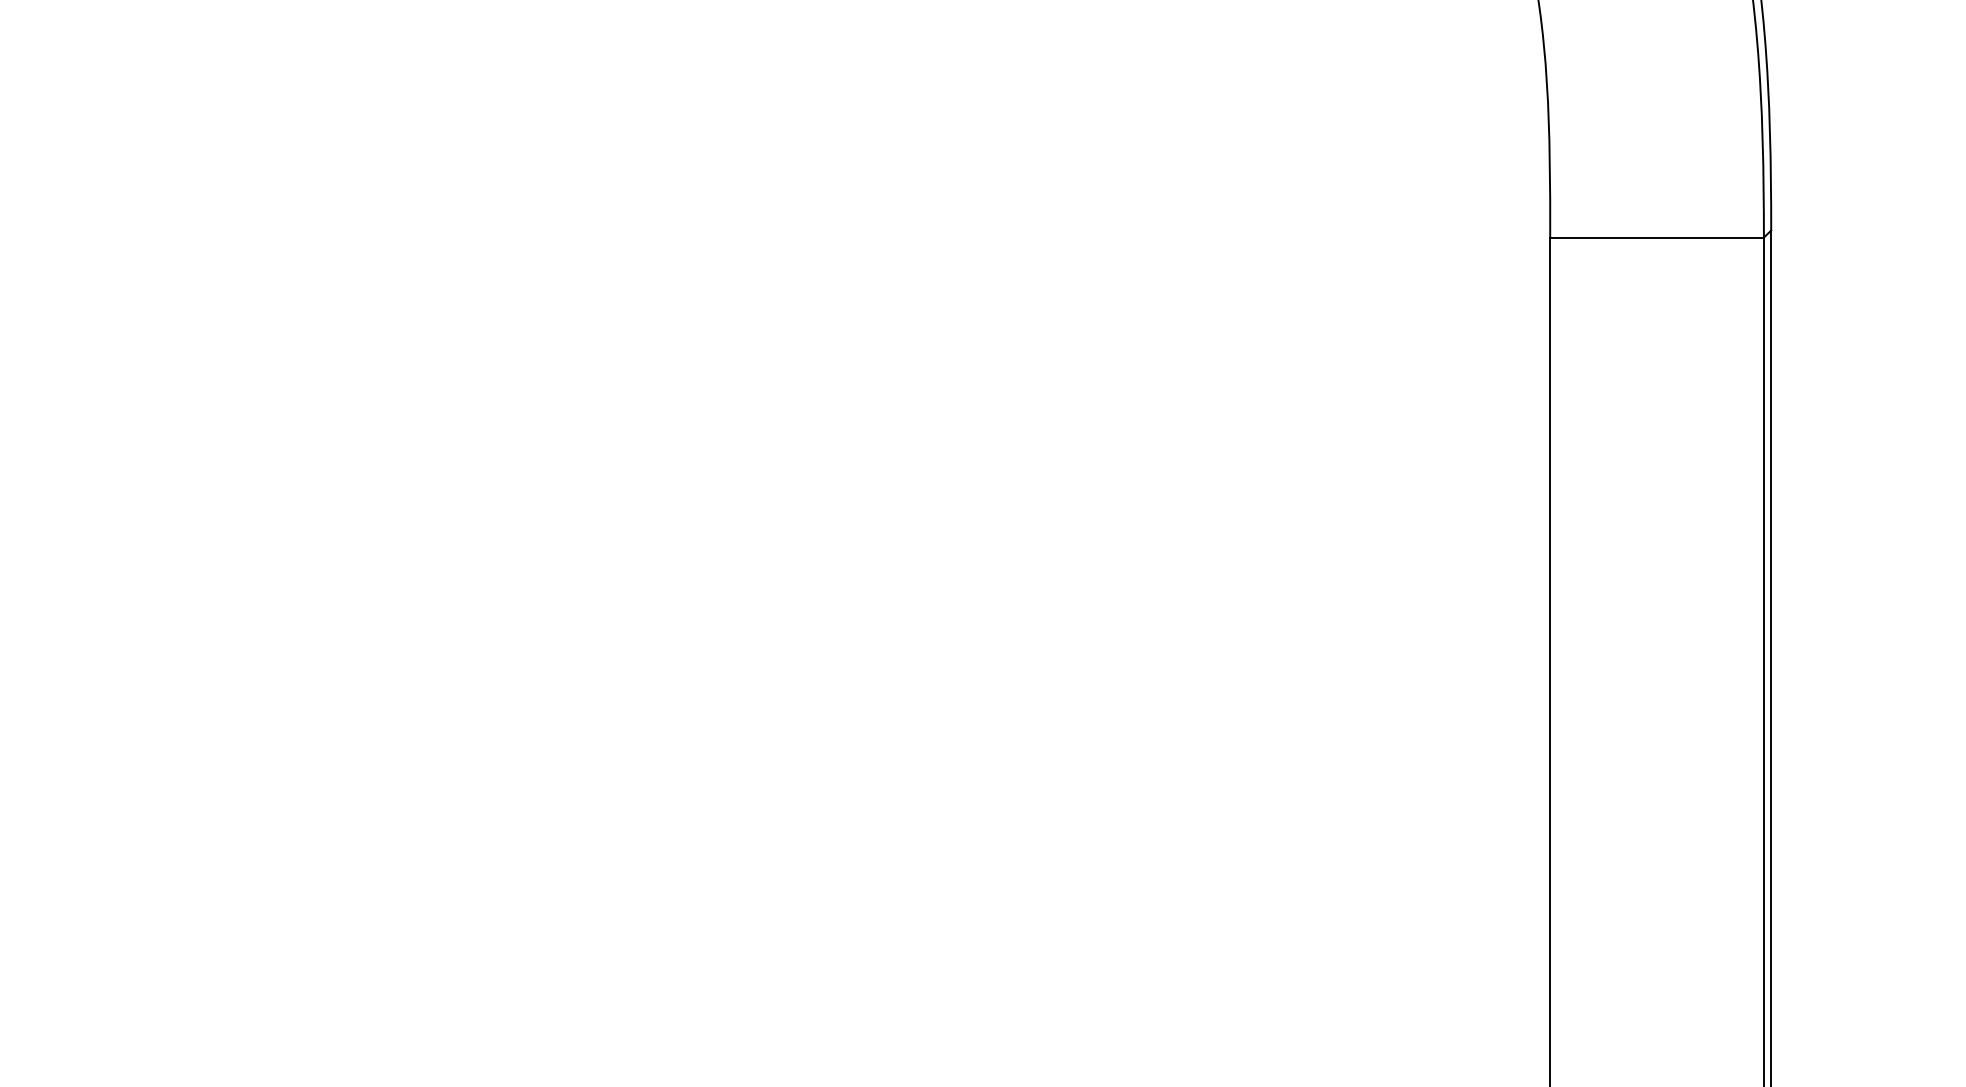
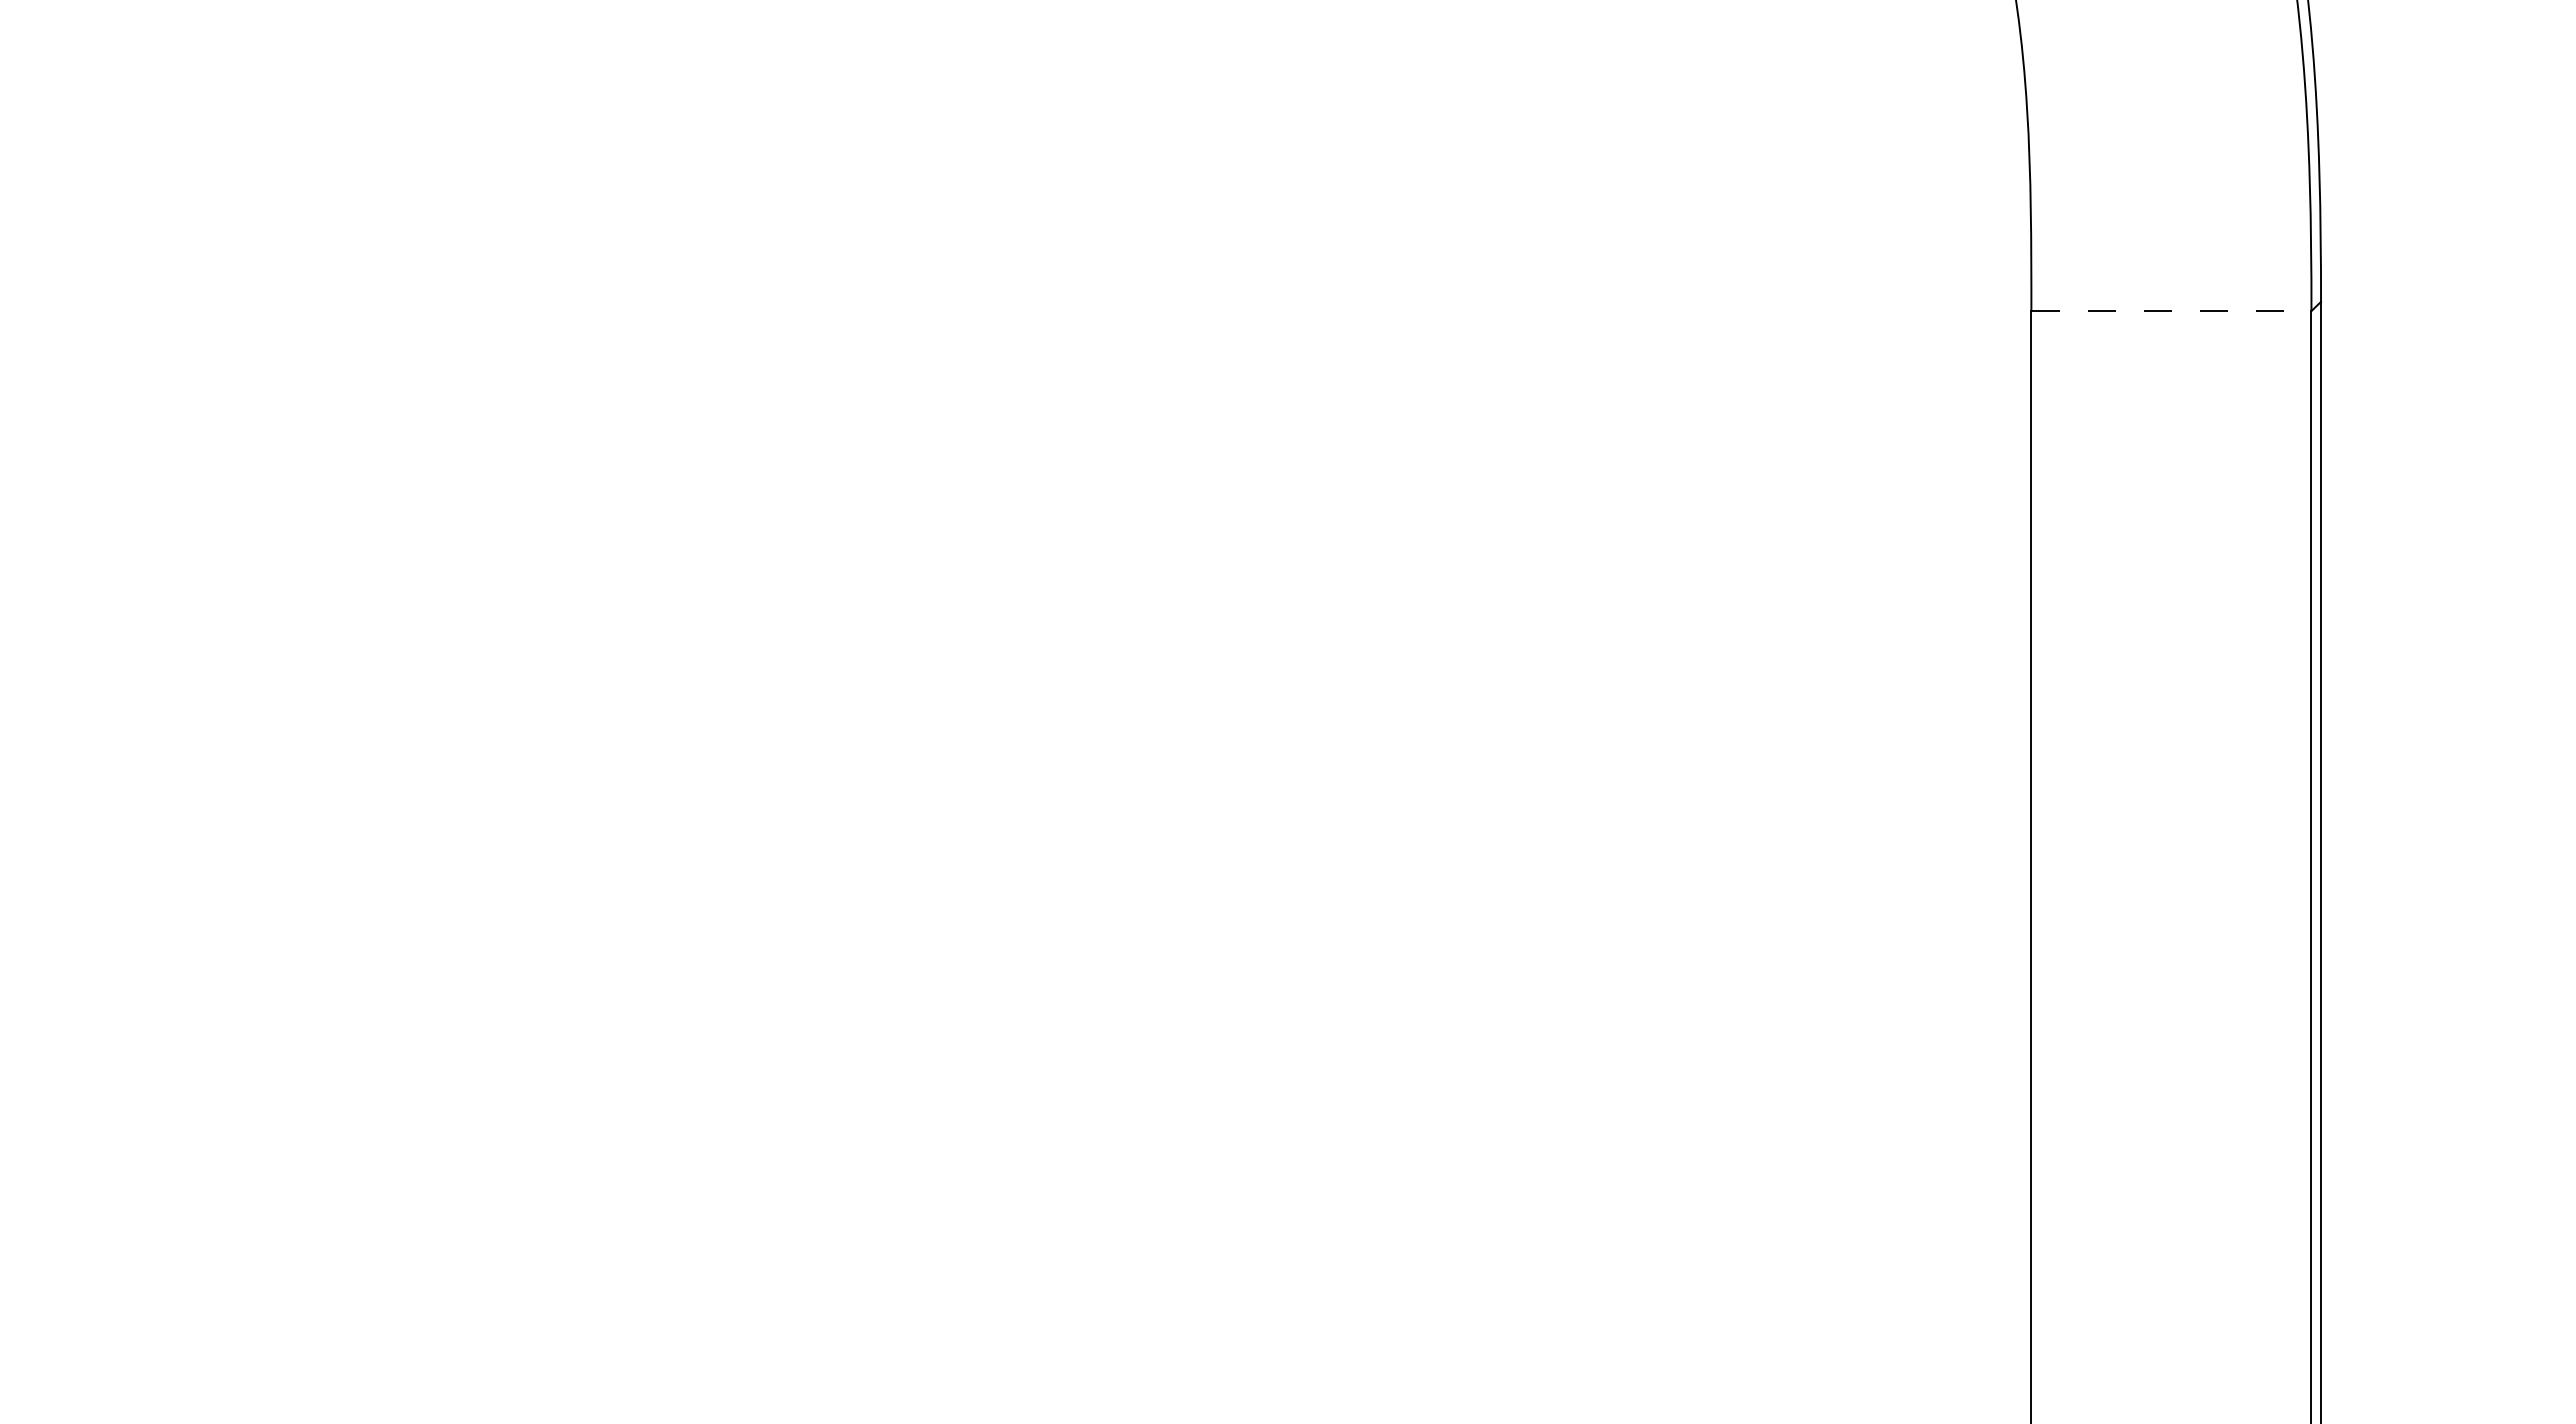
line: (1657, 237) -> (2171, 311), solid -> dashed

